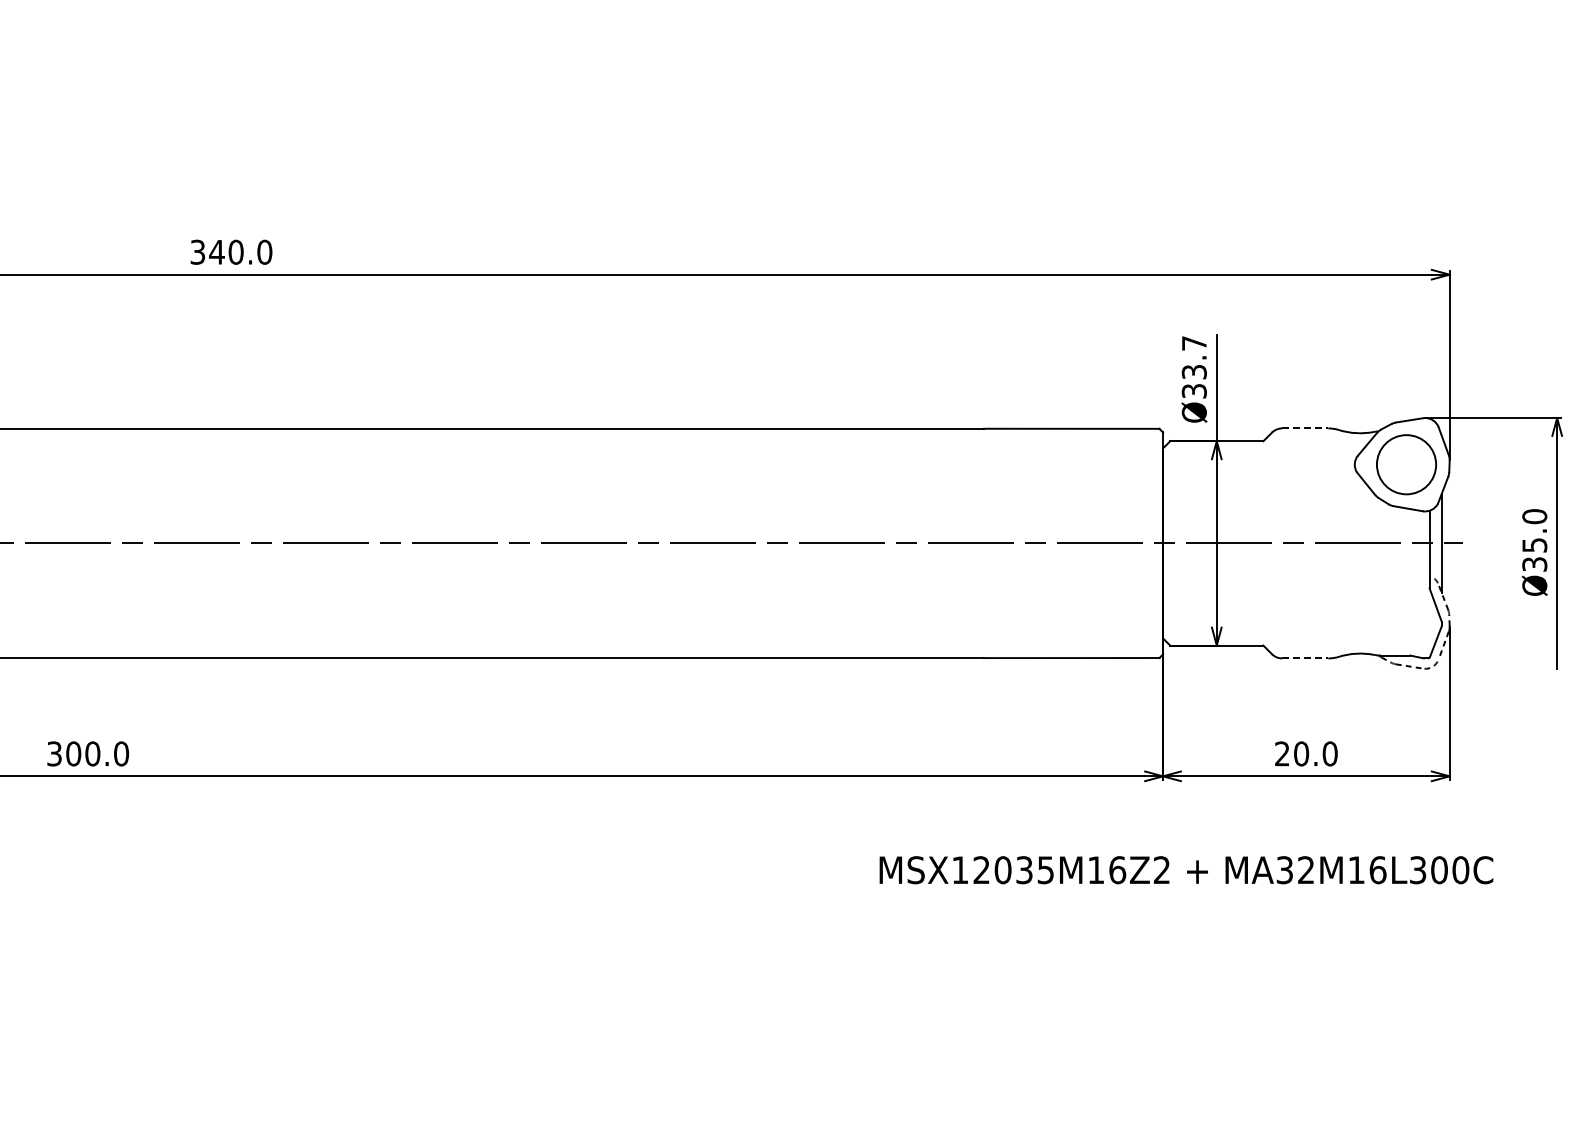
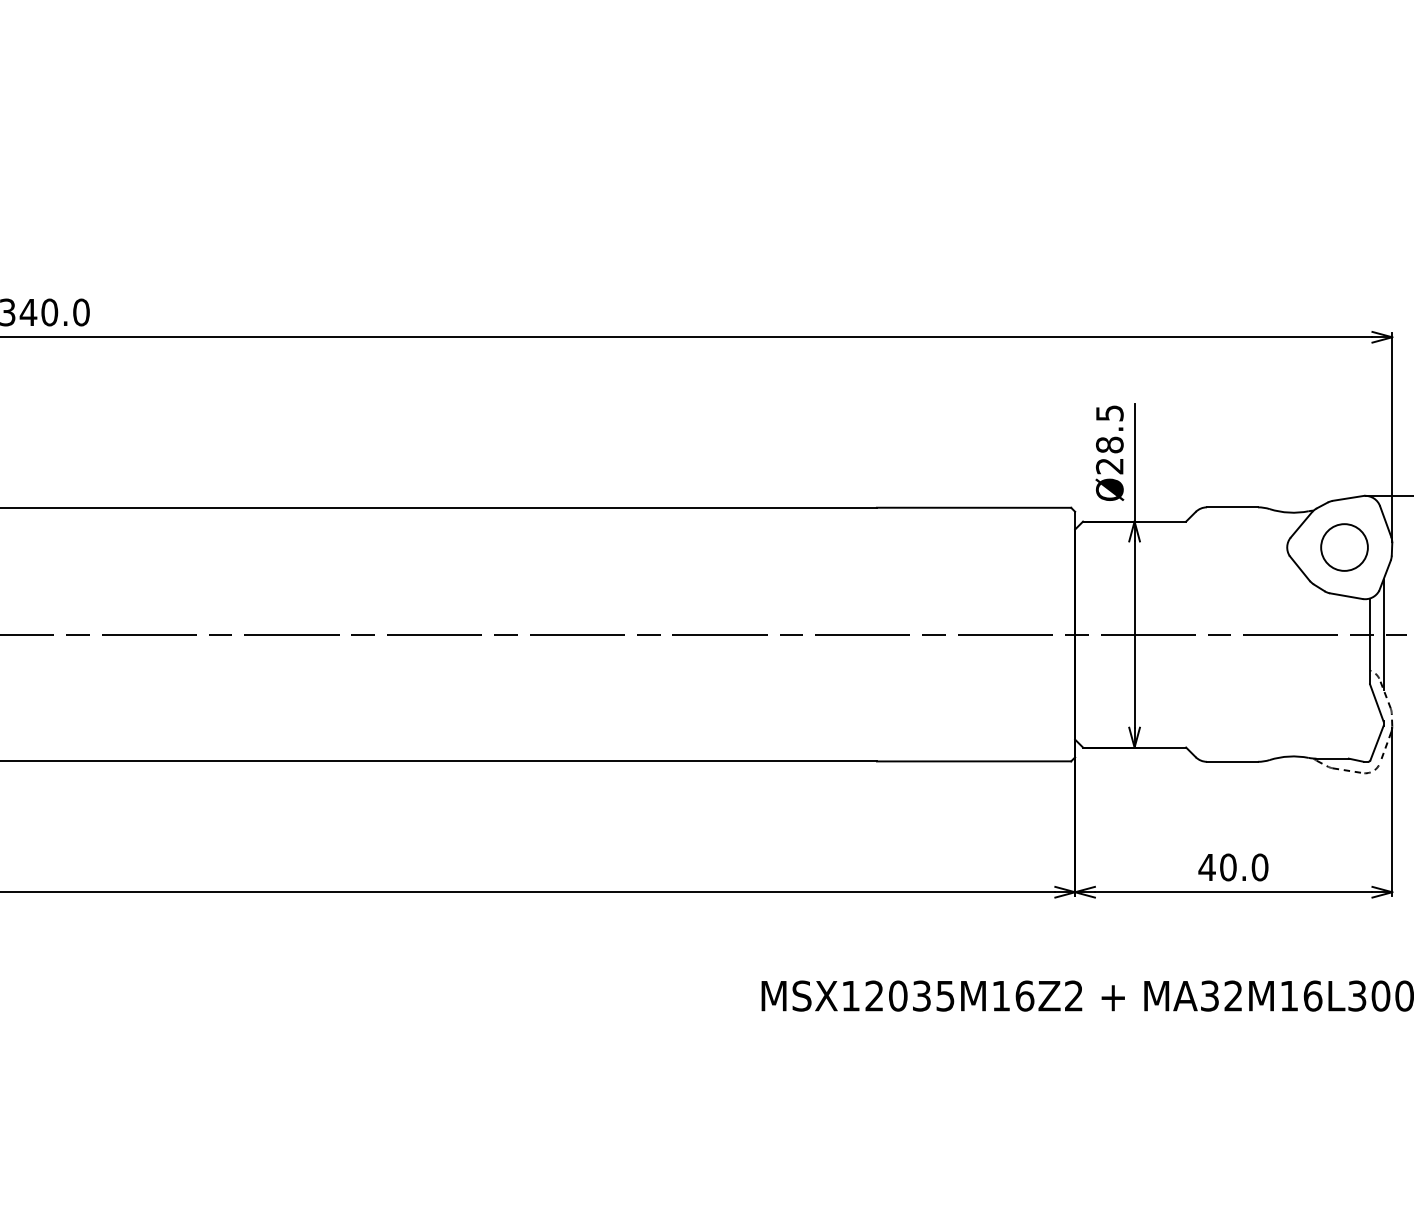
text: (1193, 367) -> (1108, 439), Ø33.7 -> Ø28.5
line: (1305, 428) -> (1232, 507), dashed -> solid
circle: (1406, 464) -> (1344, 547), size x0.71
line: (1305, 658) -> (1232, 761), dashed -> solid
text: (1282, 753) -> (1207, 866), 20.0 -> 40.0

